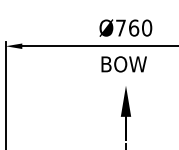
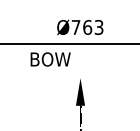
text: (147, 27) -> (99, 26), Ø760 -> Ø763
text: (123, 64) -> (50, 59), moved

